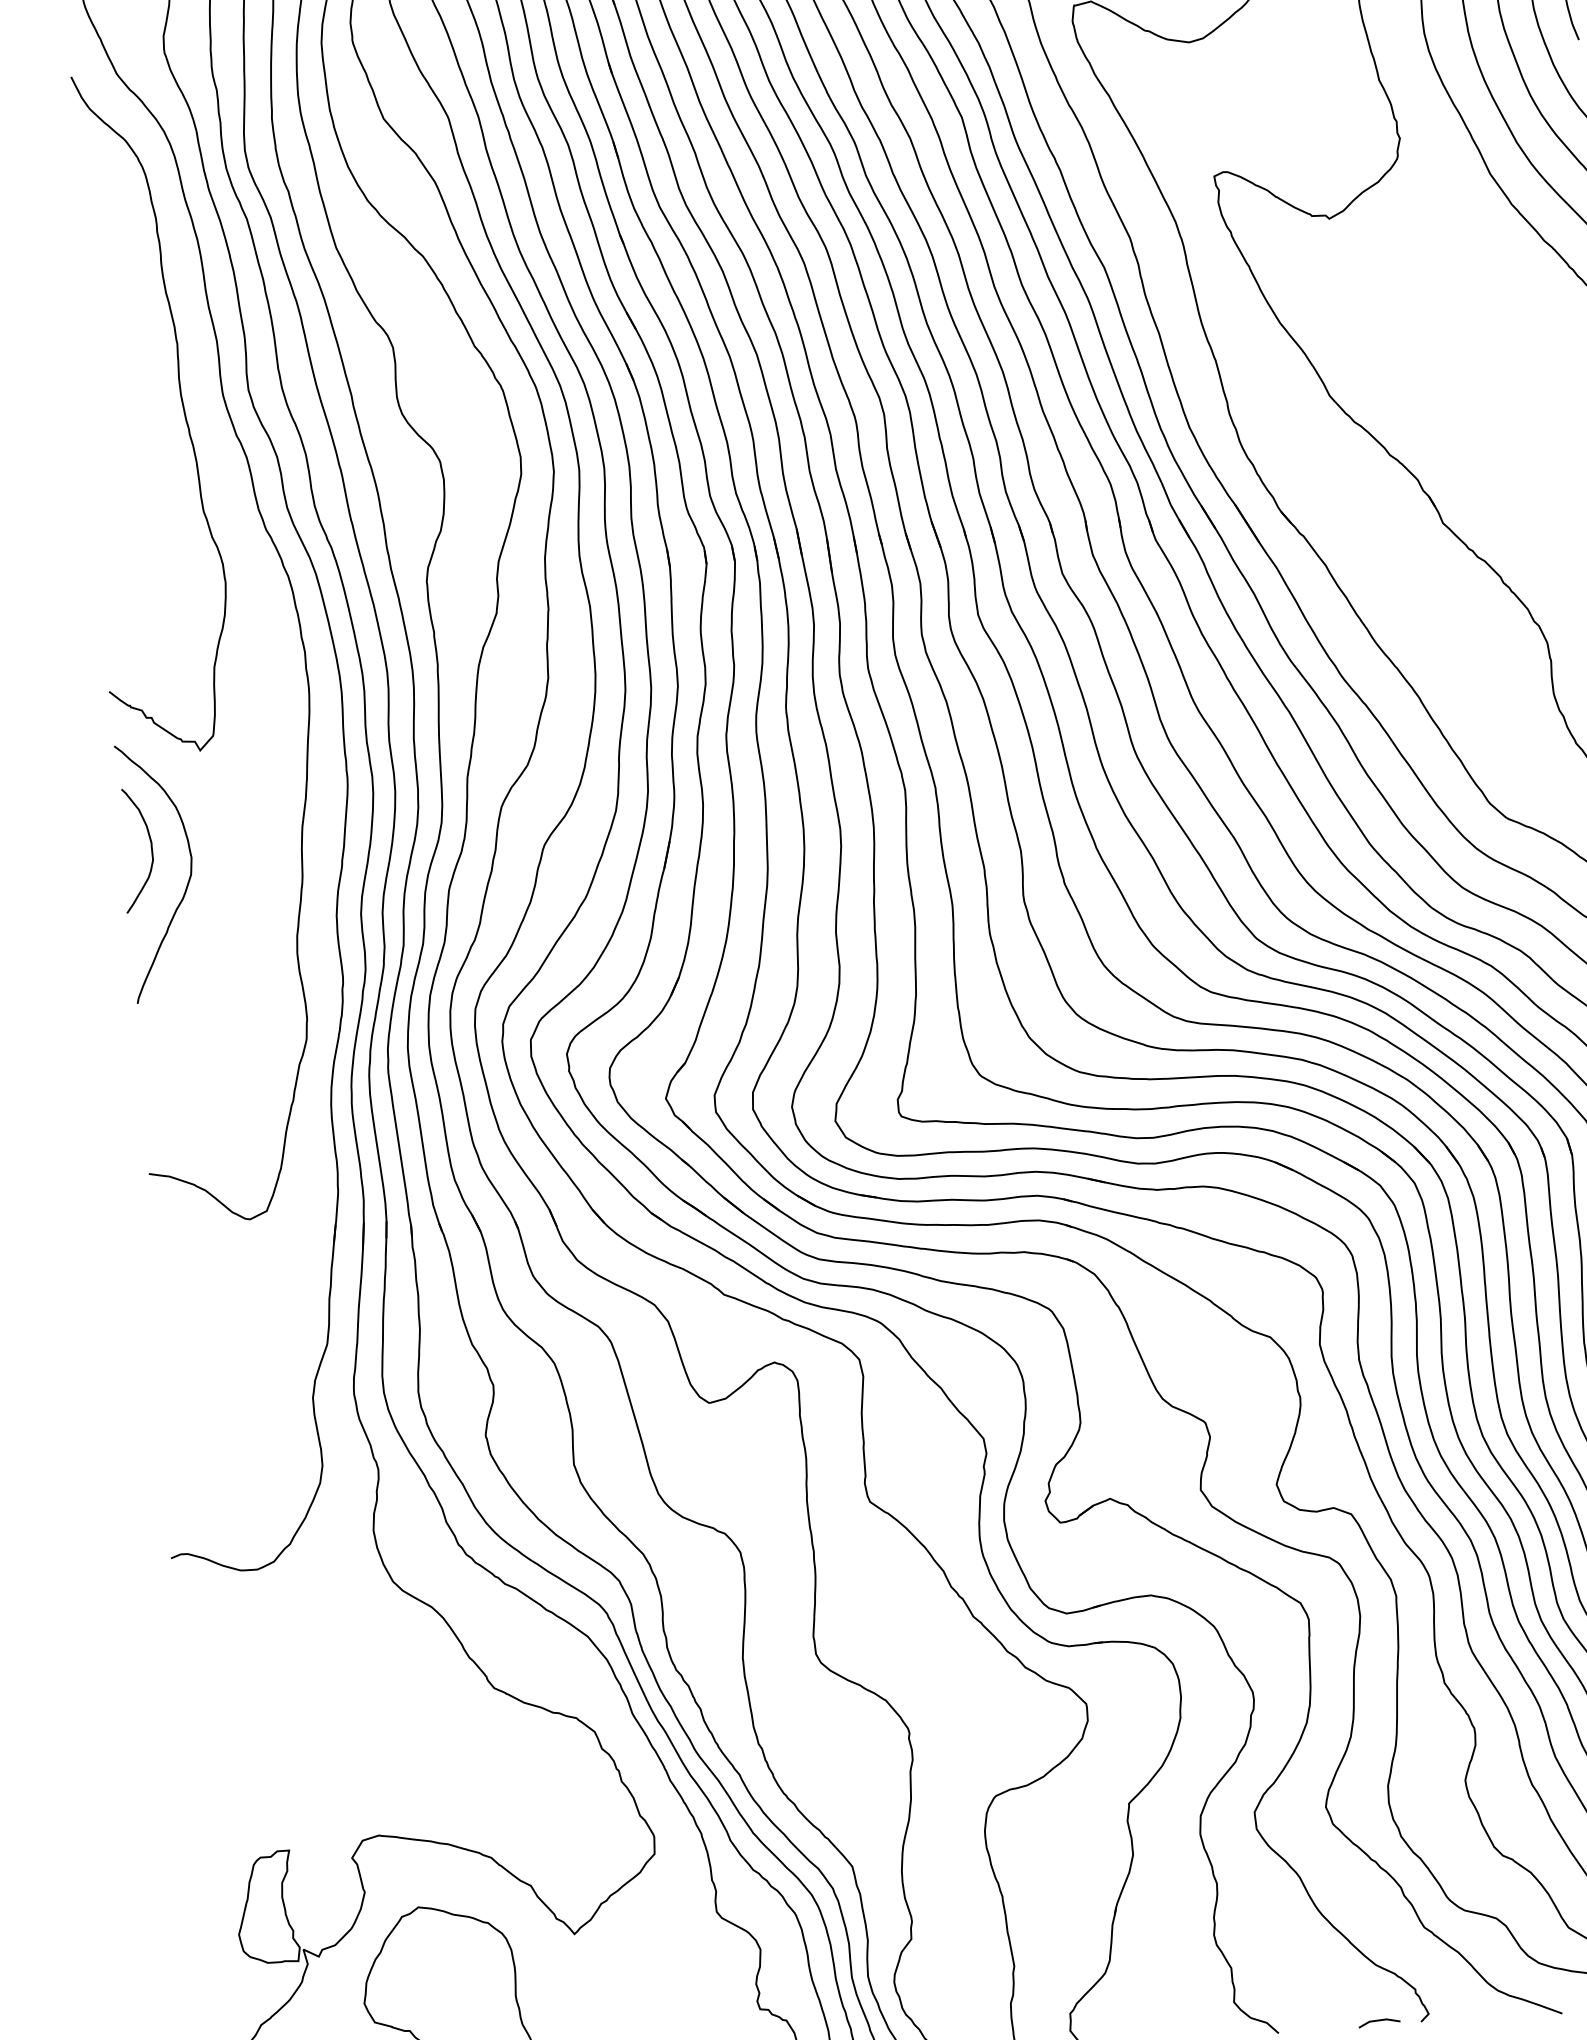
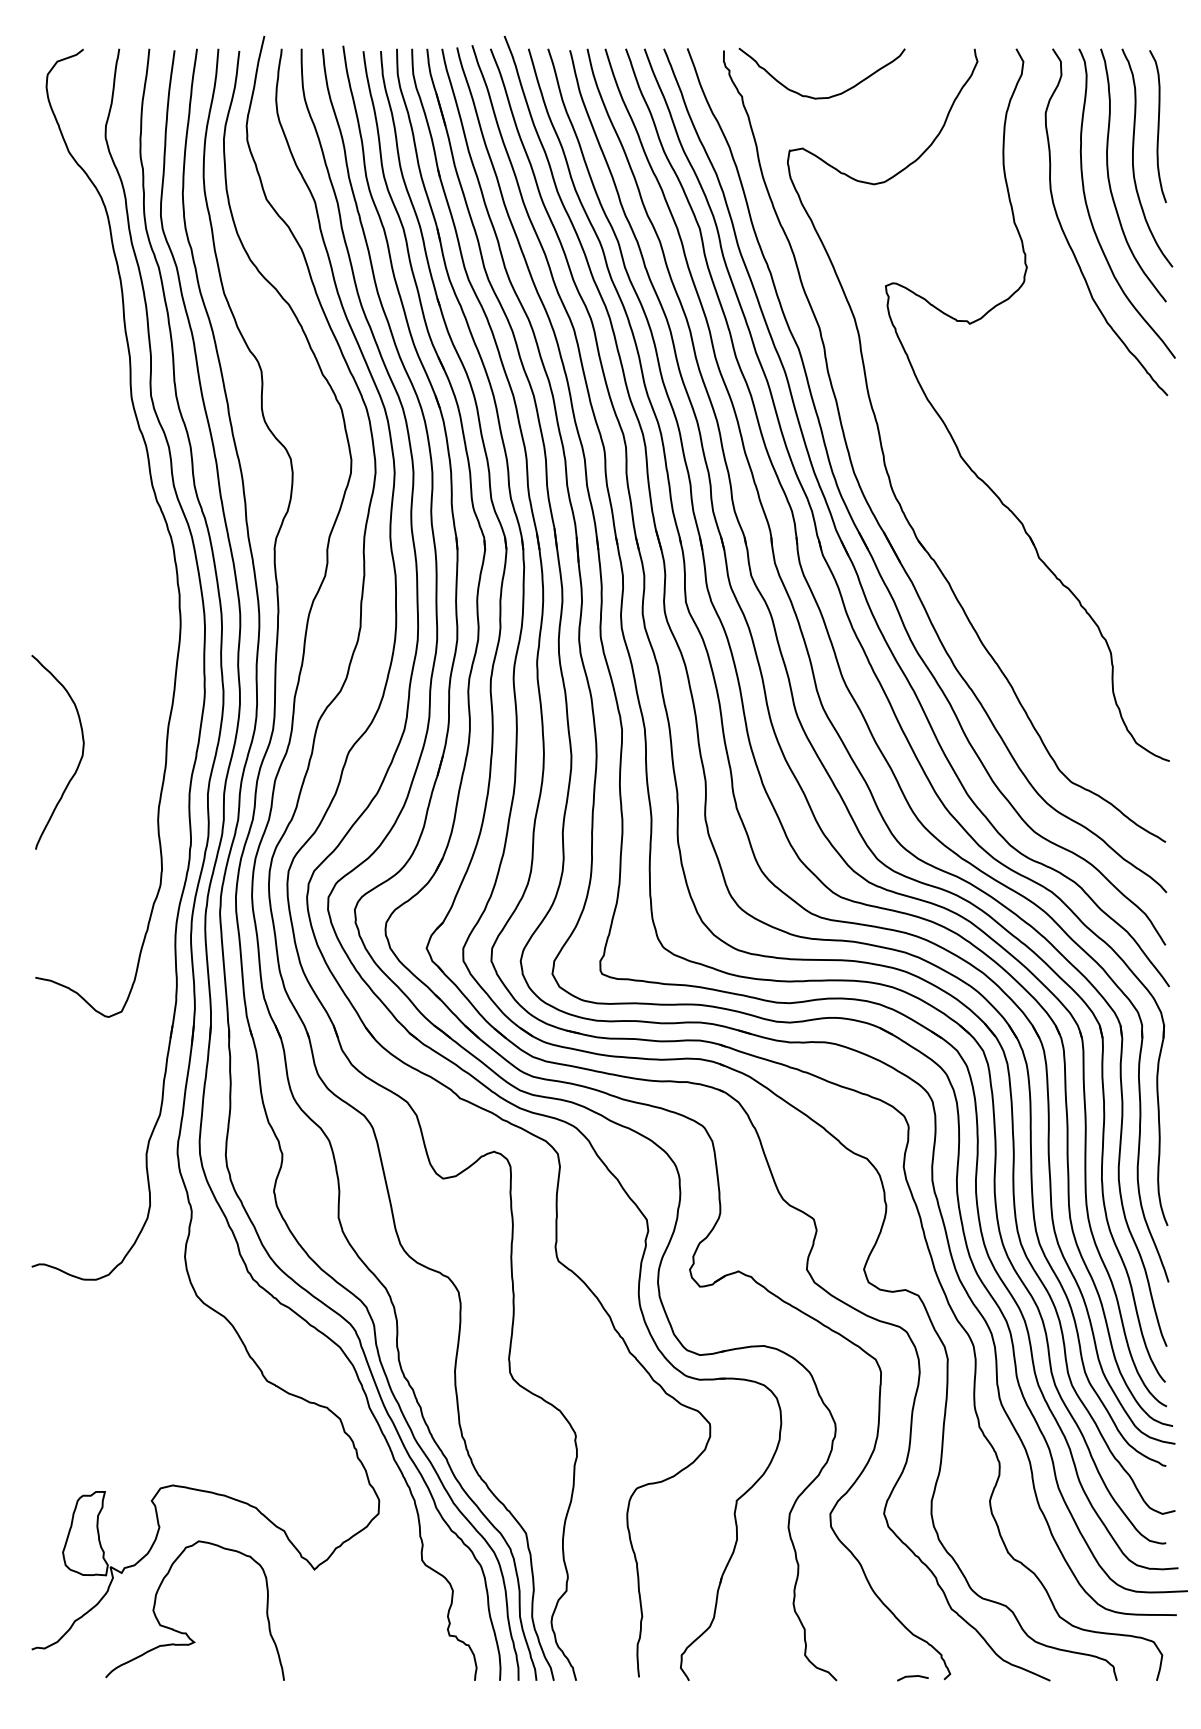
curve: (182, 410) -> (100, 407), removed
curve: (150, 849) -> (53, 734), removed

